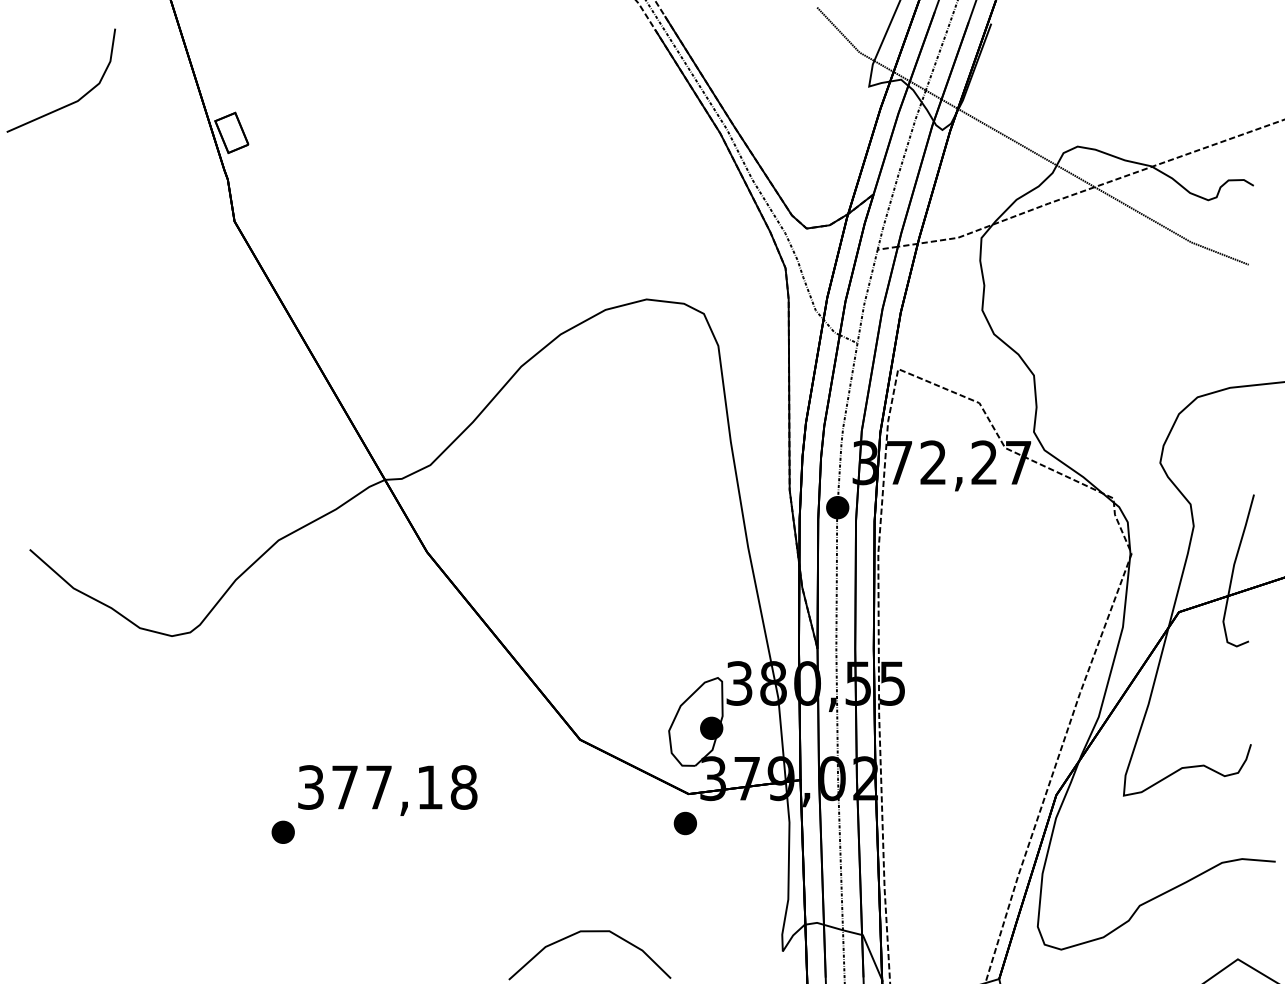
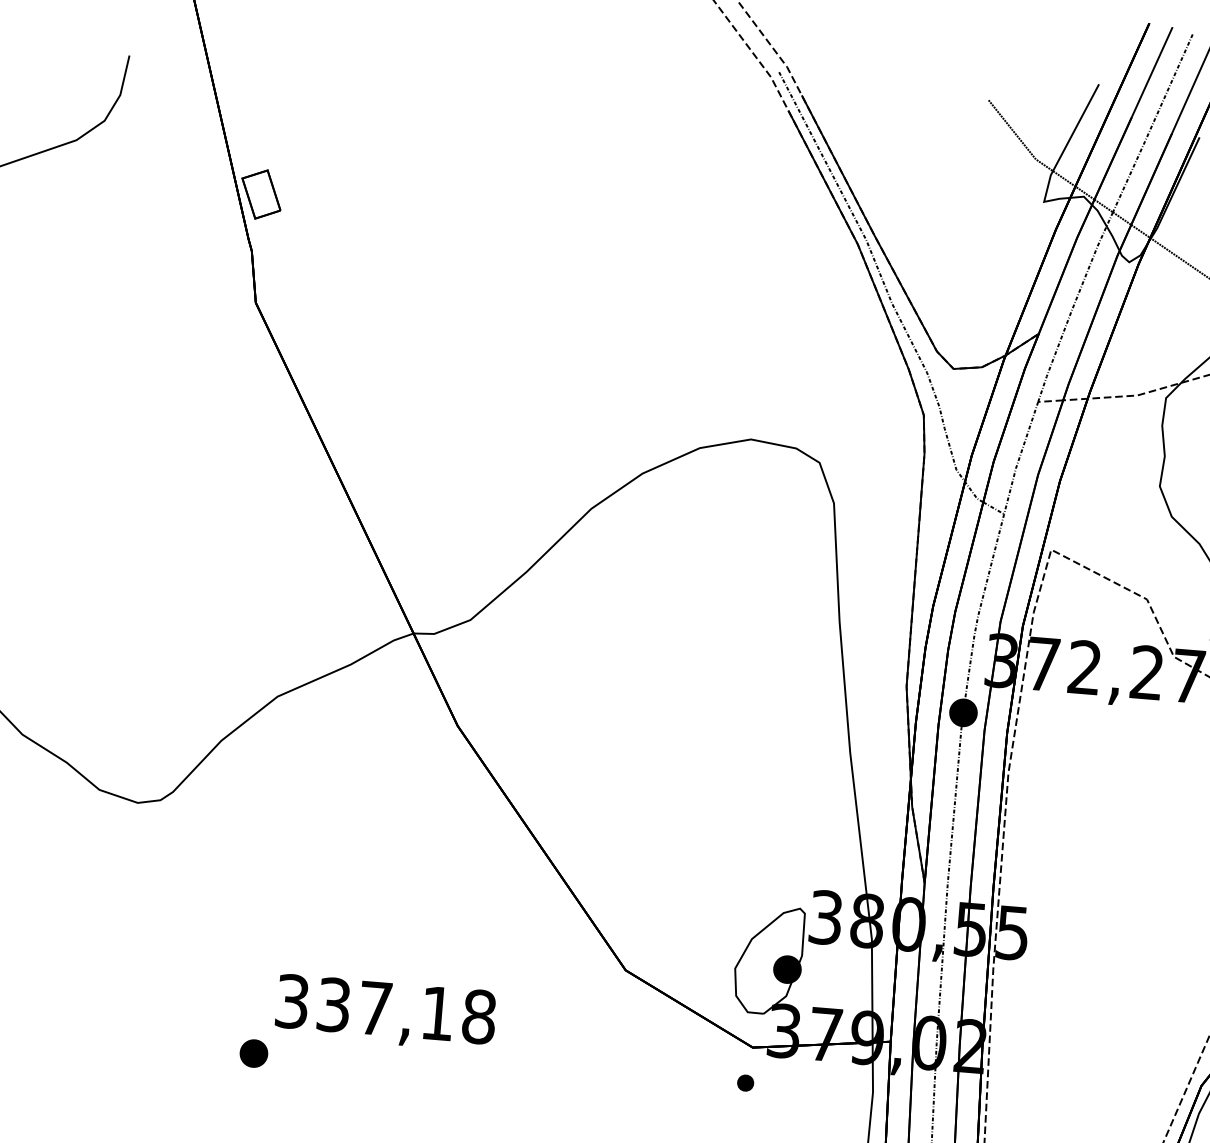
text: (344, 787) -> (333, 1004), 377,18 -> 337,18
part: (684, 823) -> (744, 1083), size x0.6

